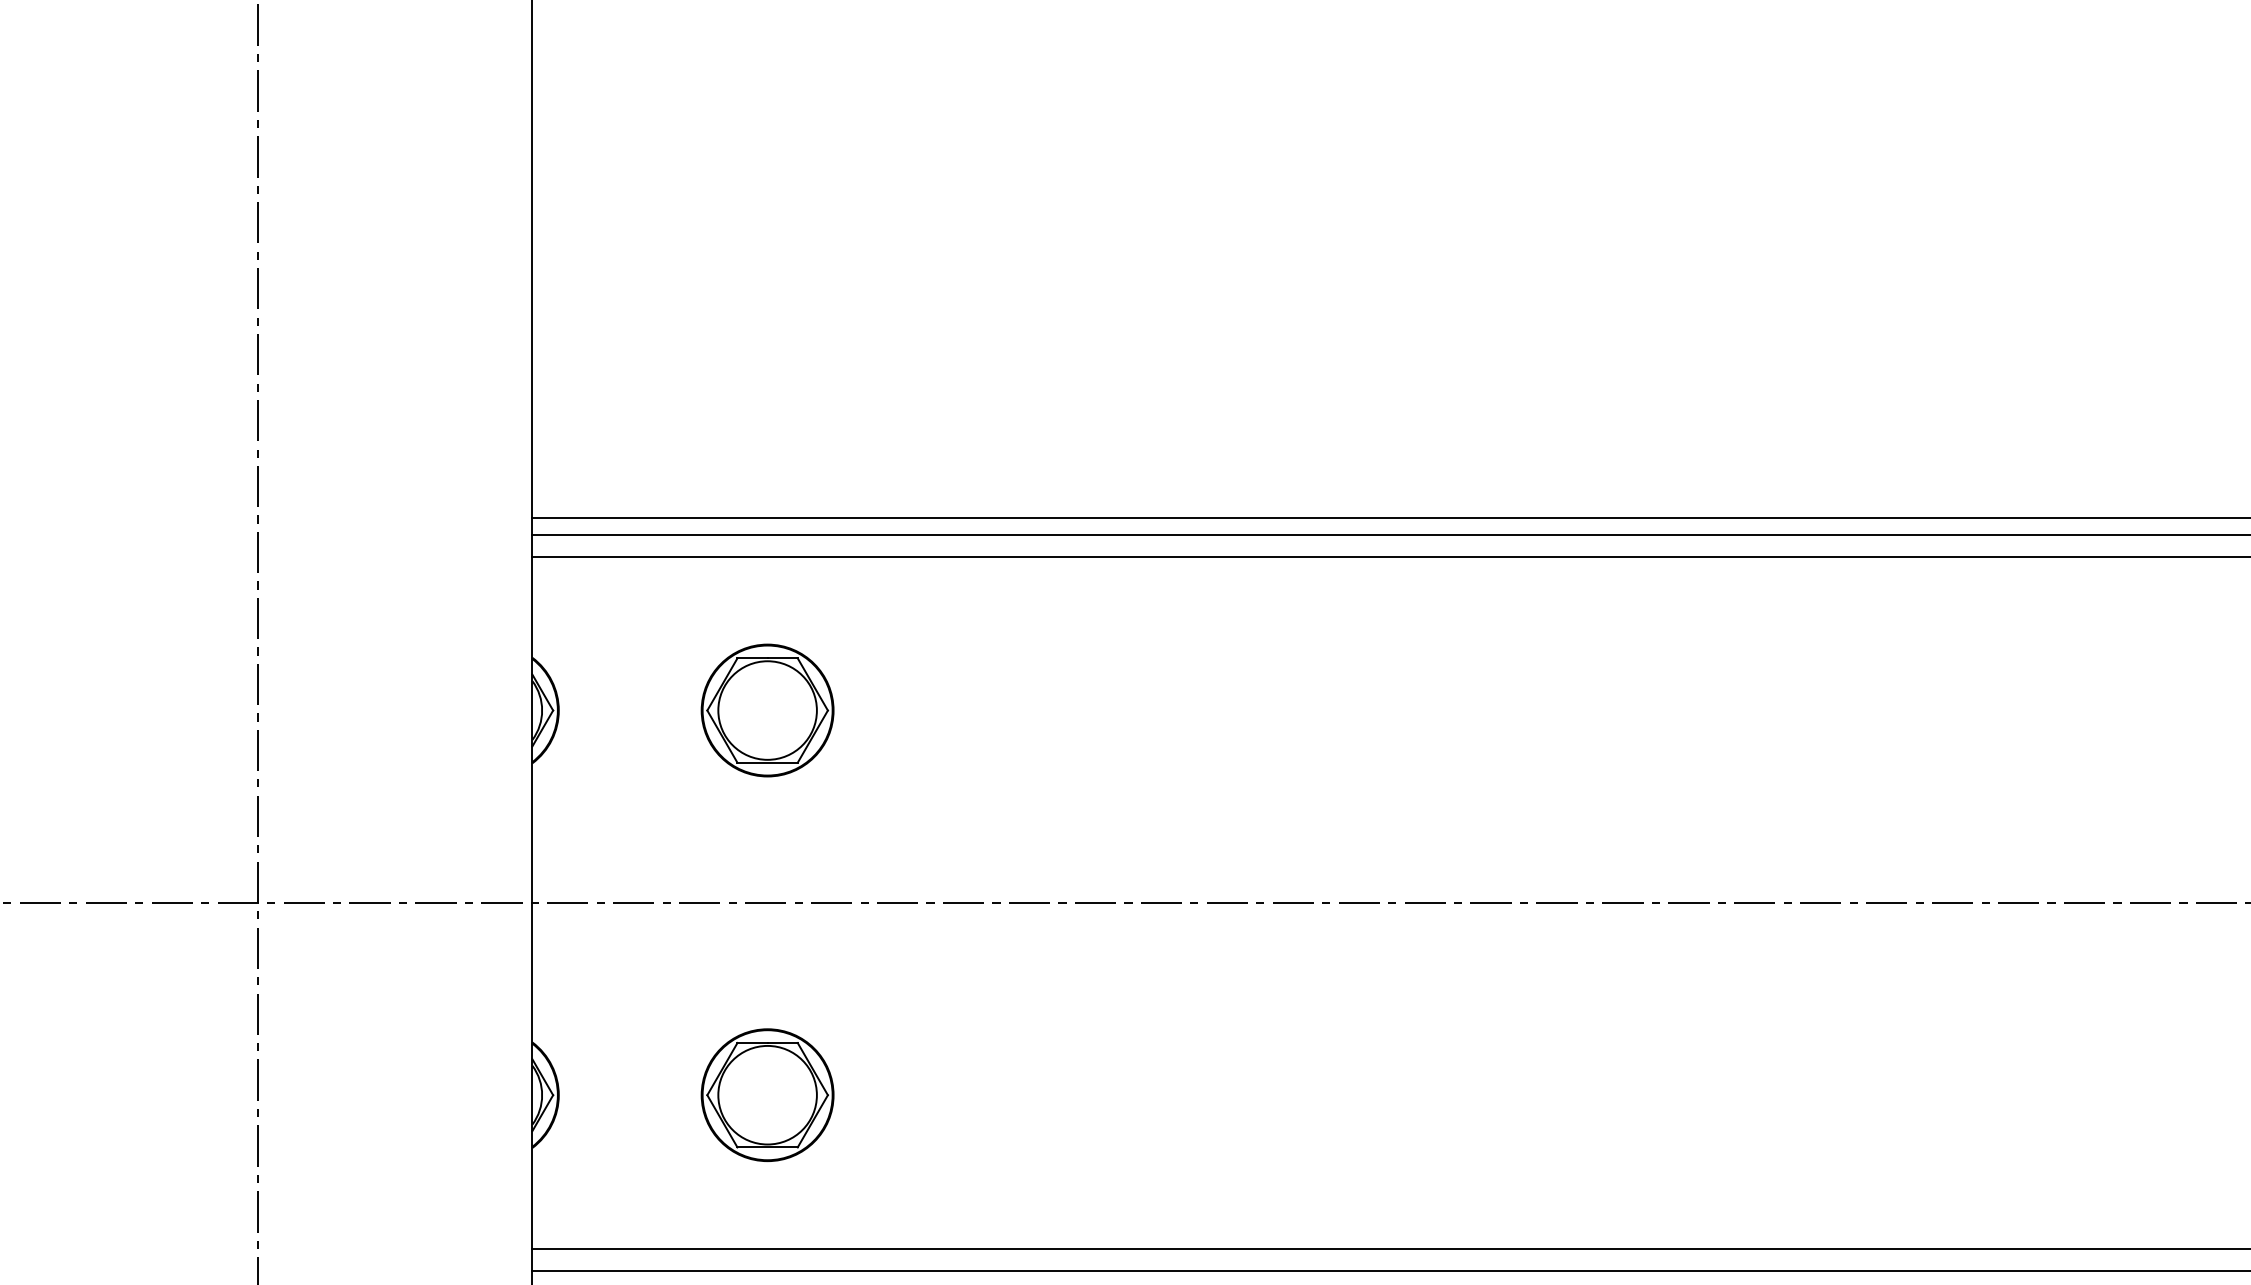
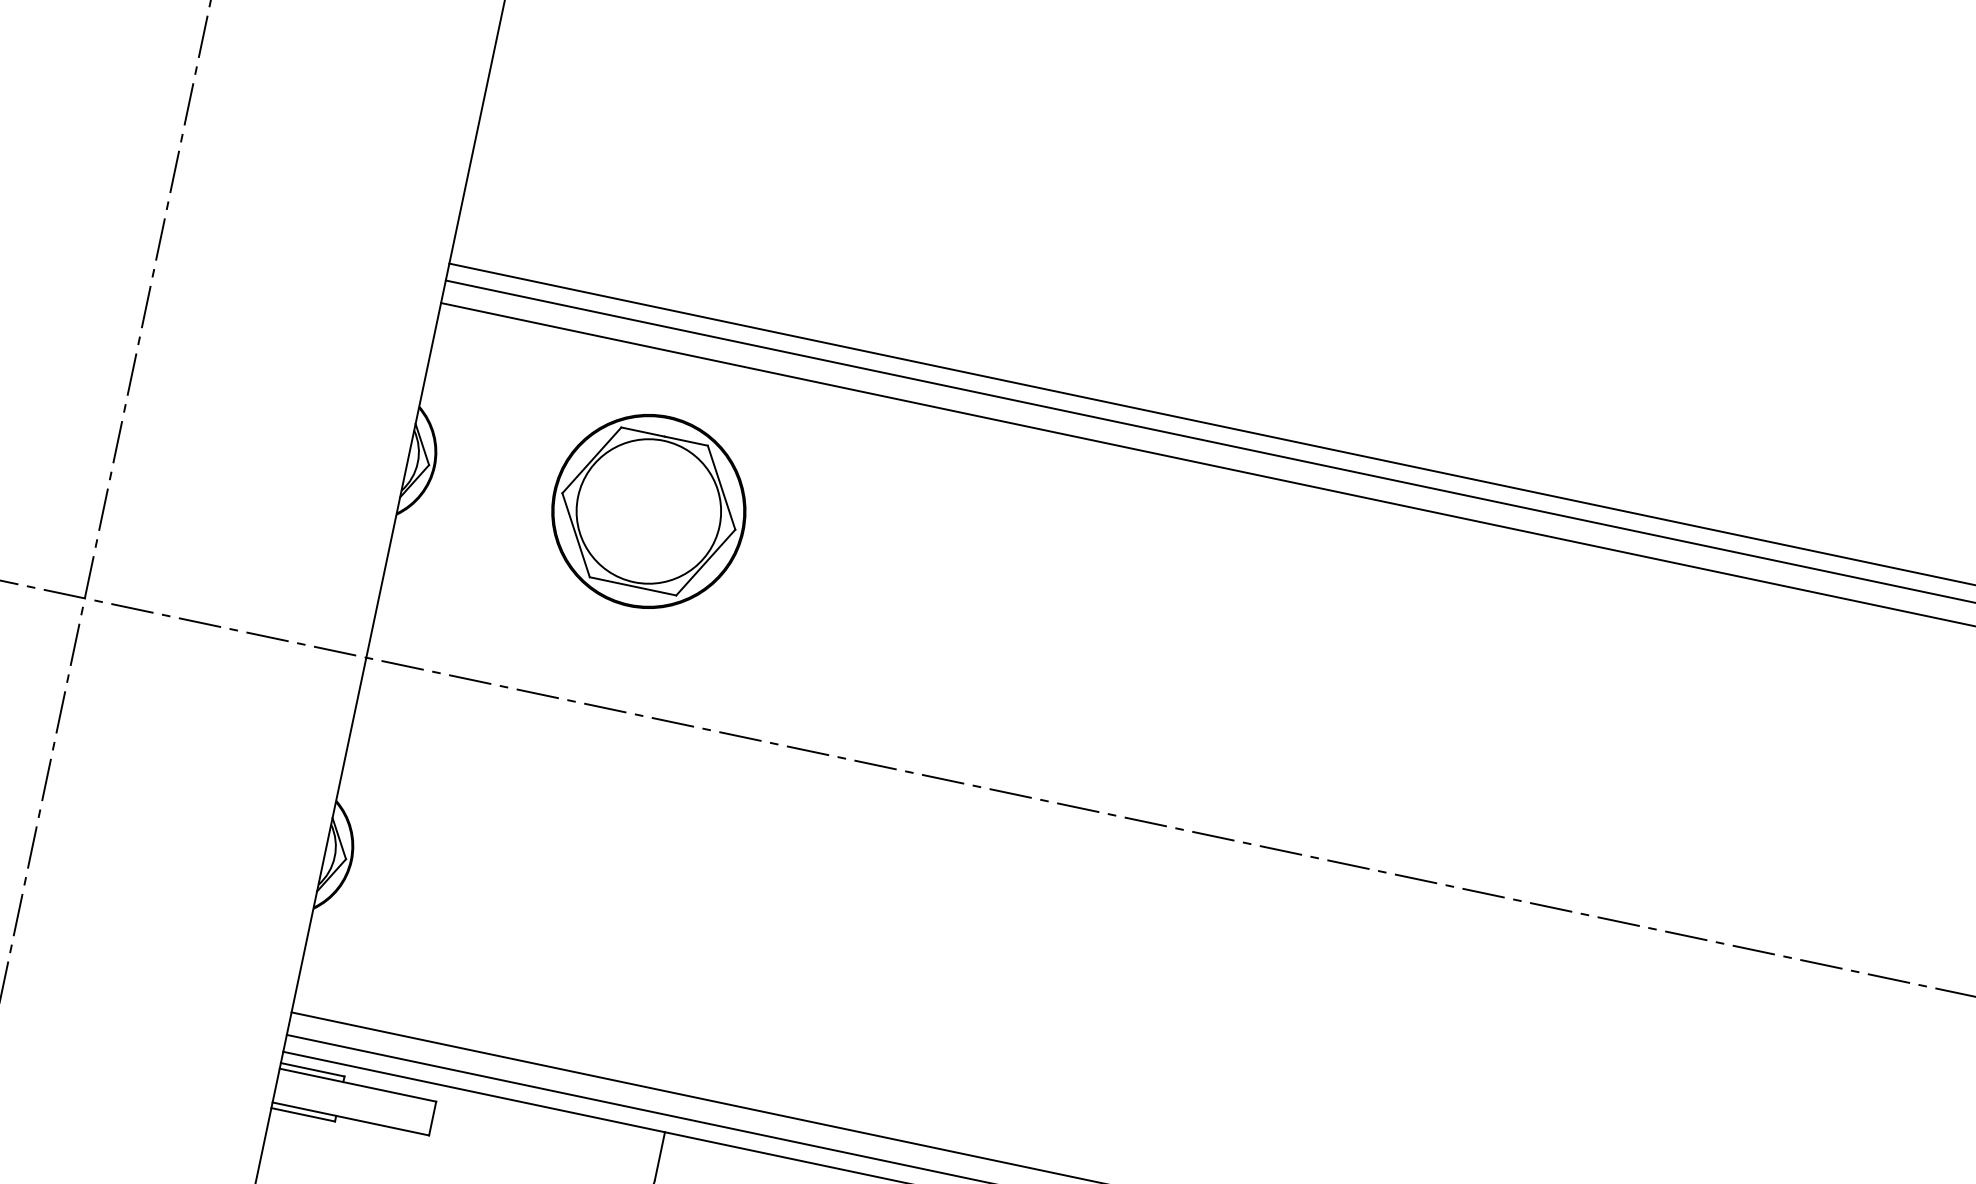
part: (767, 710) -> (648, 511), size x1.4
part: (767, 1094) -> (565, 904), removed

